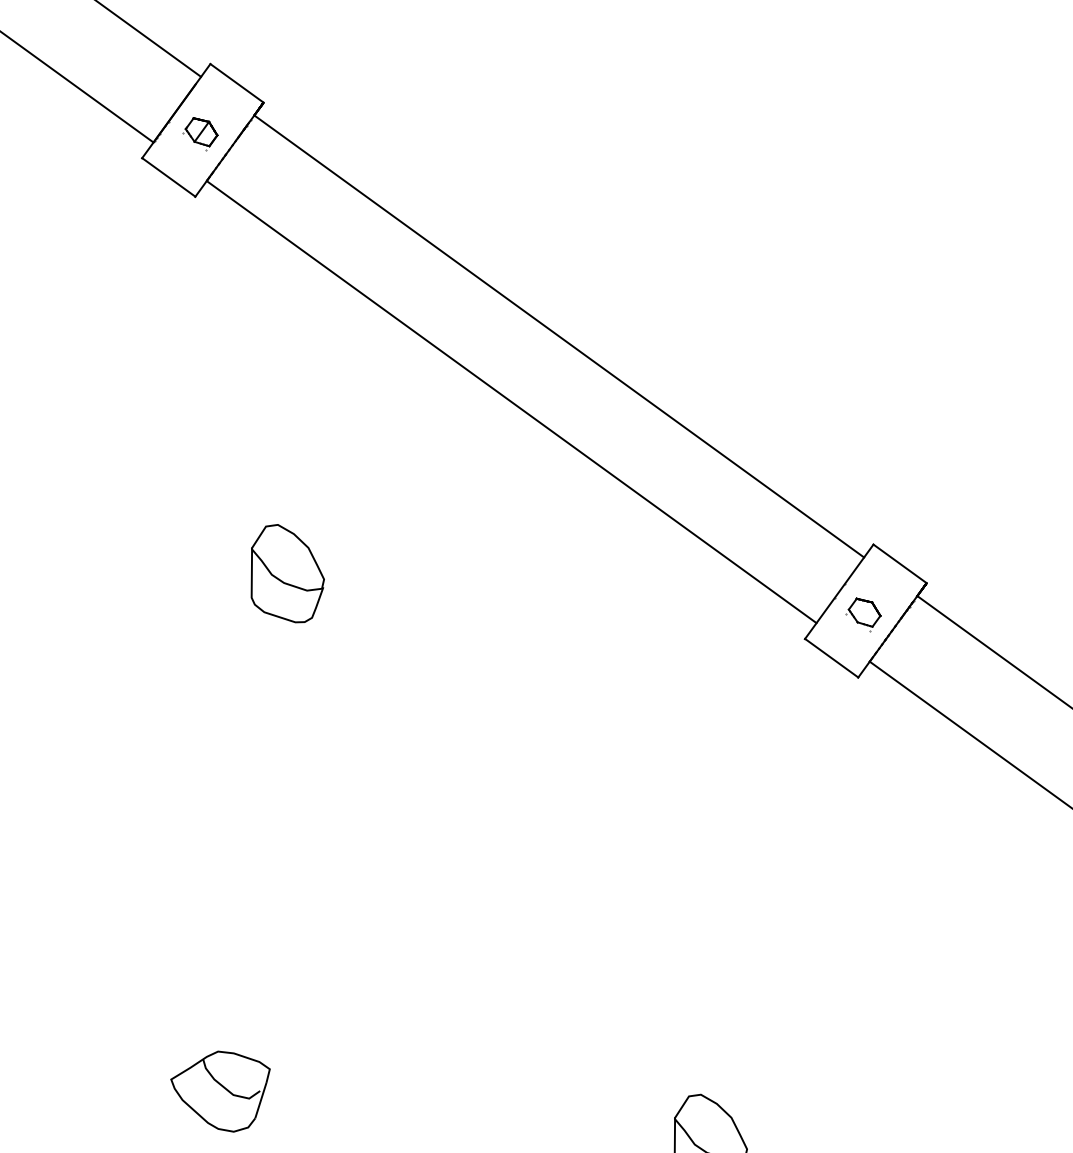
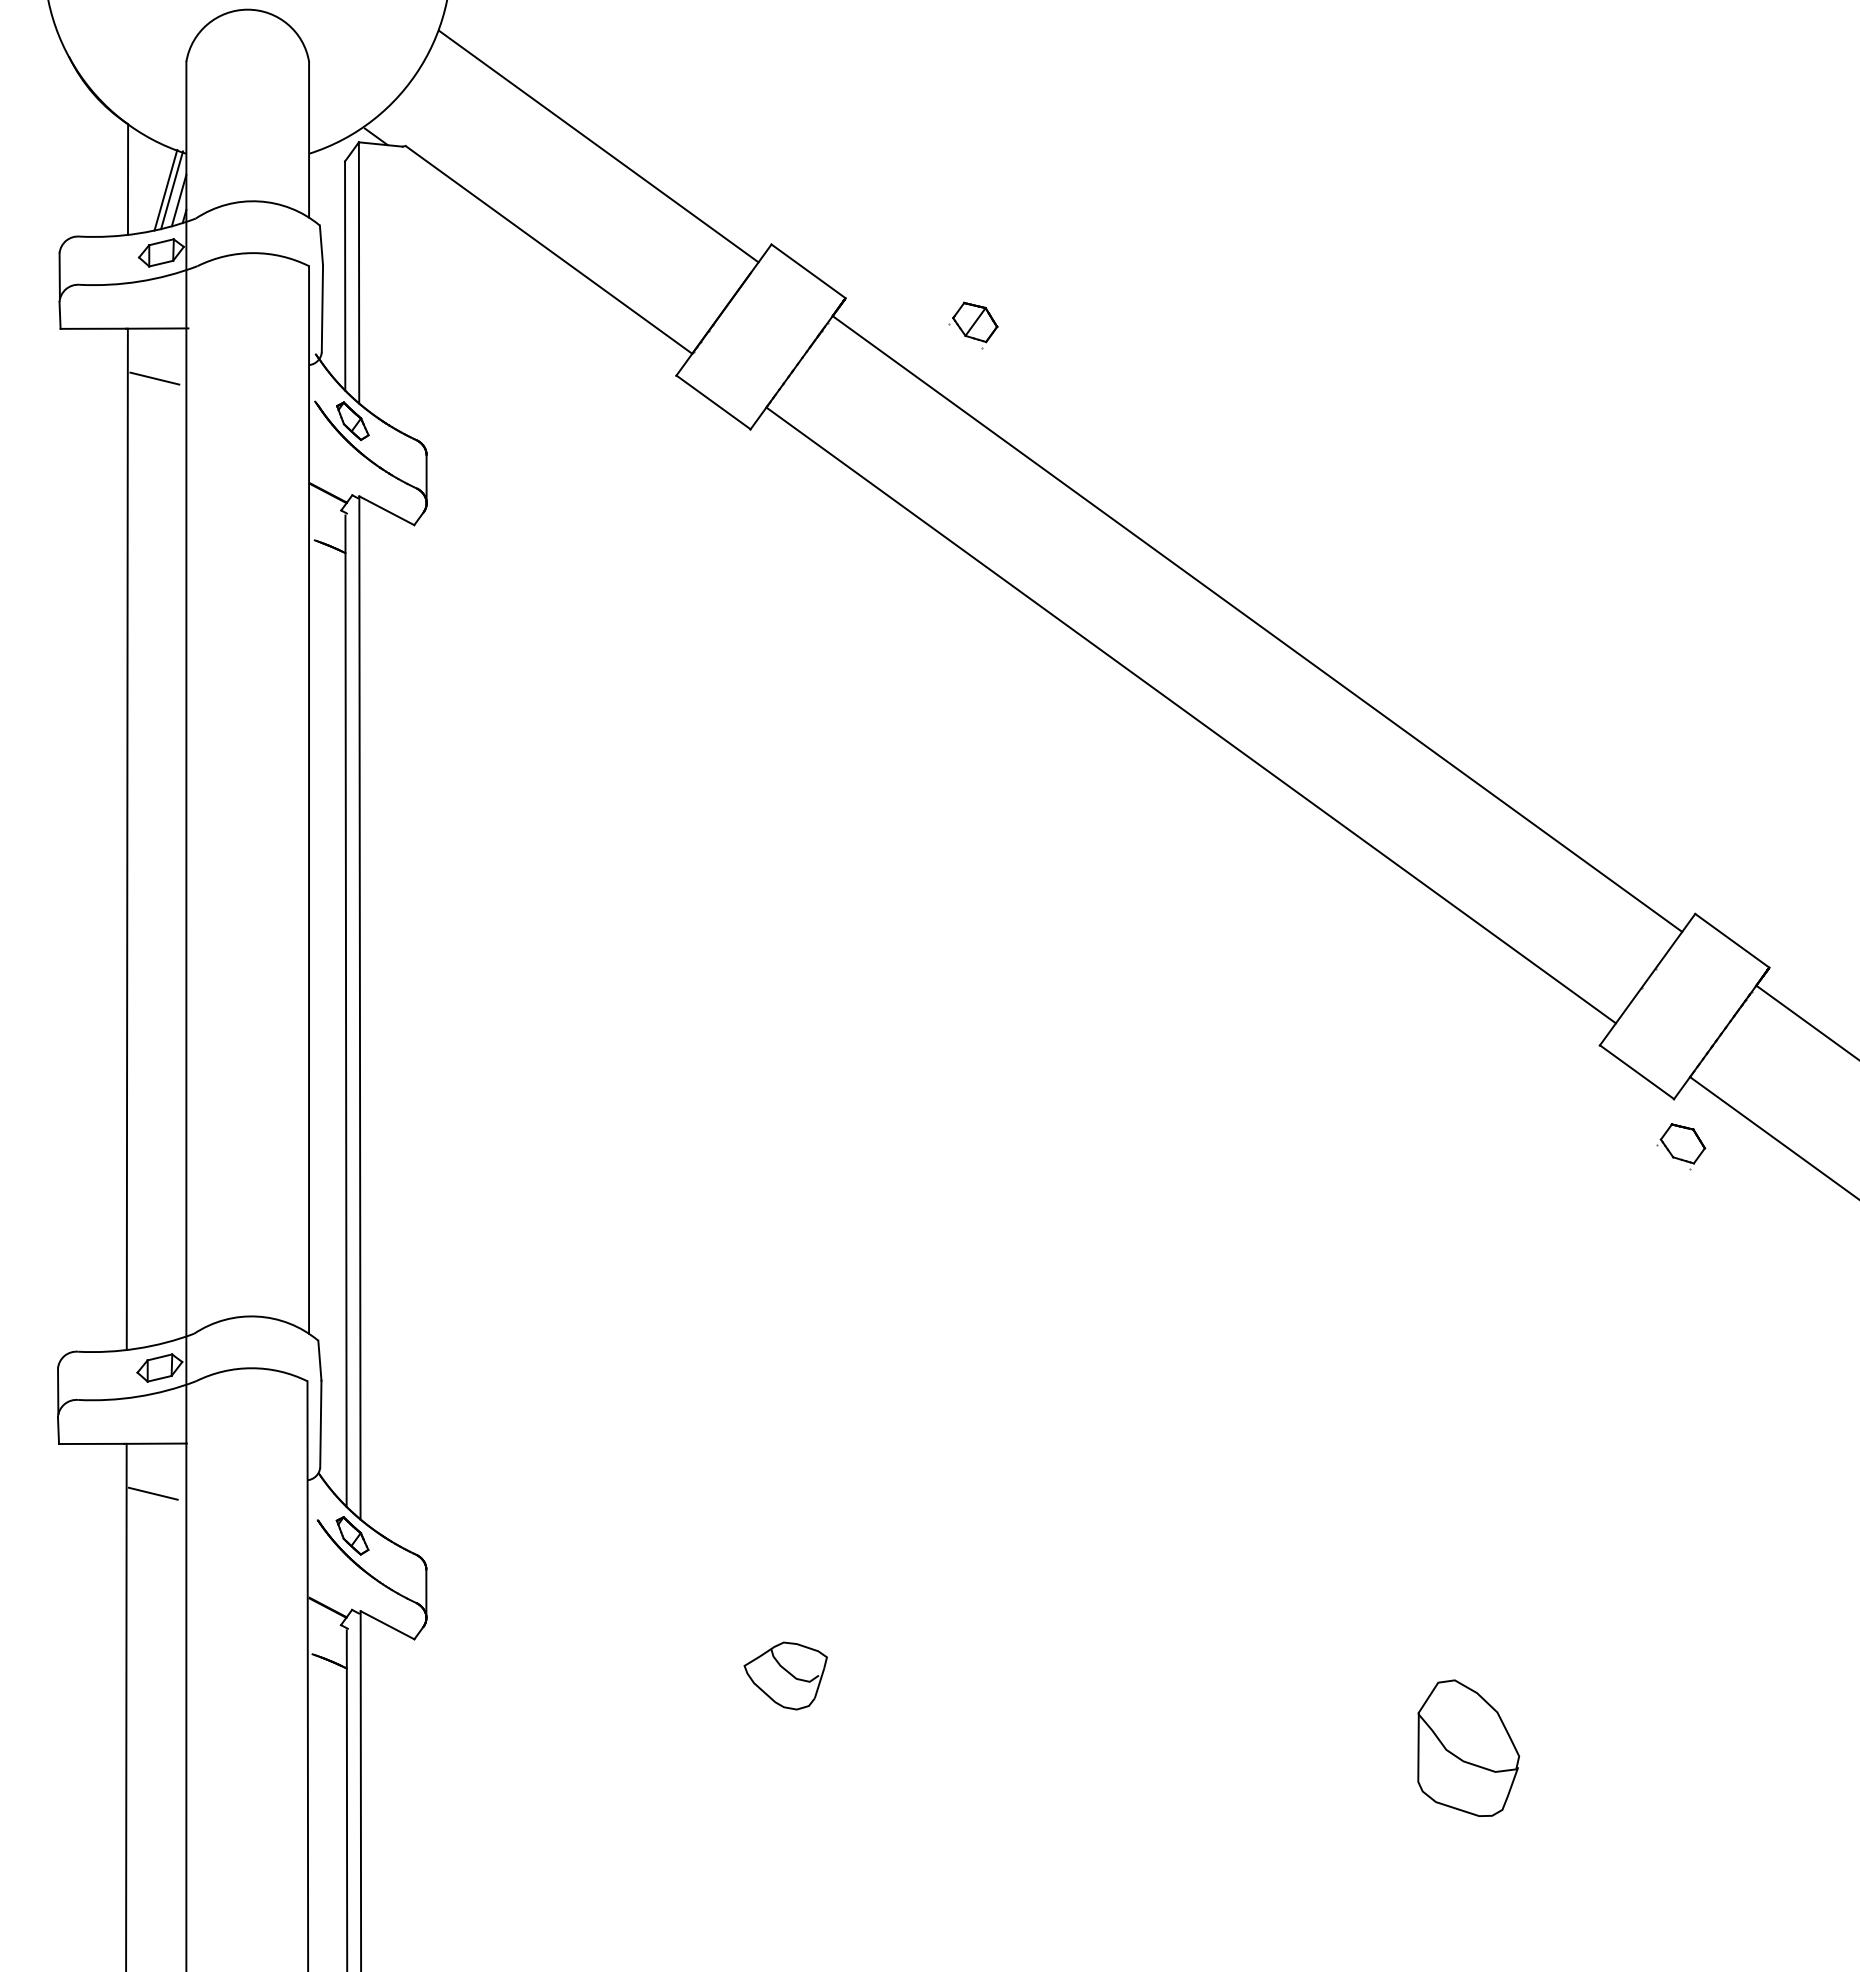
part: (200, 134) -> (973, 325), moved
part: (287, 573) -> (879, 954), removed
part: (863, 614) -> (1681, 1146), moved
part: (220, 1091) -> (785, 1675), size x0.6

